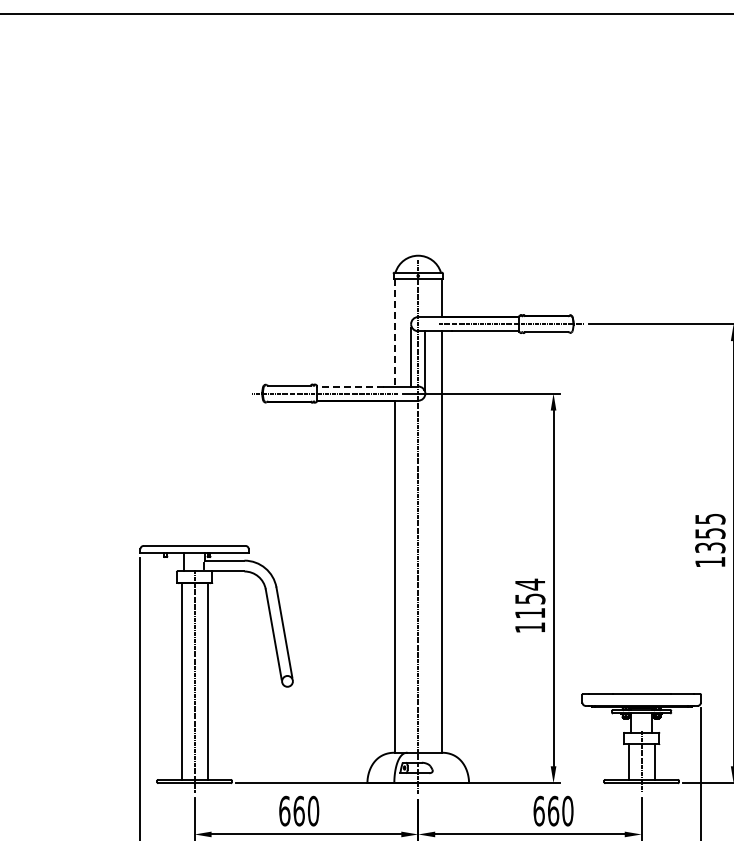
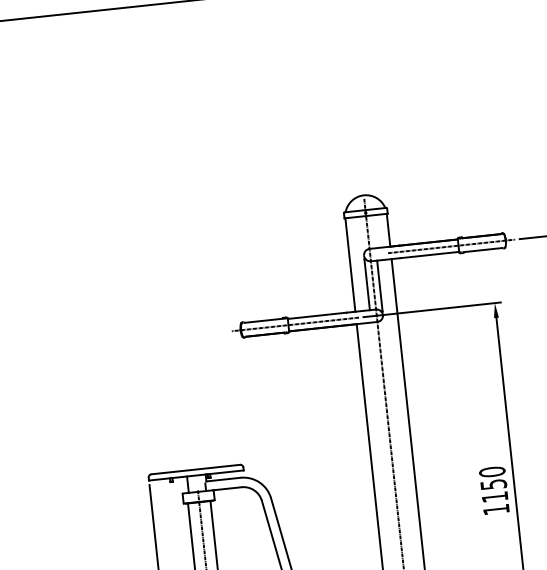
line: (394, 332) -> (350, 264), dashed -> solid
line: (350, 386) -> (316, 315), dashed -> solid
text: (530, 584) -> (492, 471), 1154 -> 1150

